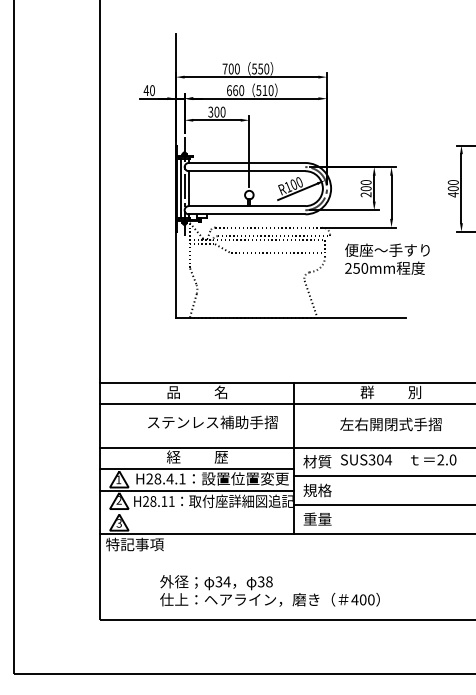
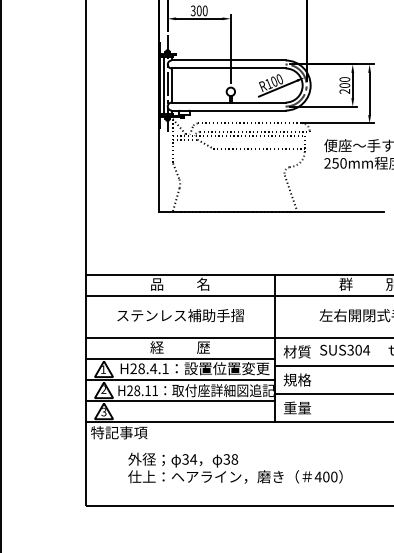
text: (212, 422) -> (180, 315), moved
line: (197, 512) -> (180, 401), added
text: (269, 590) -> (234, 467), moved

